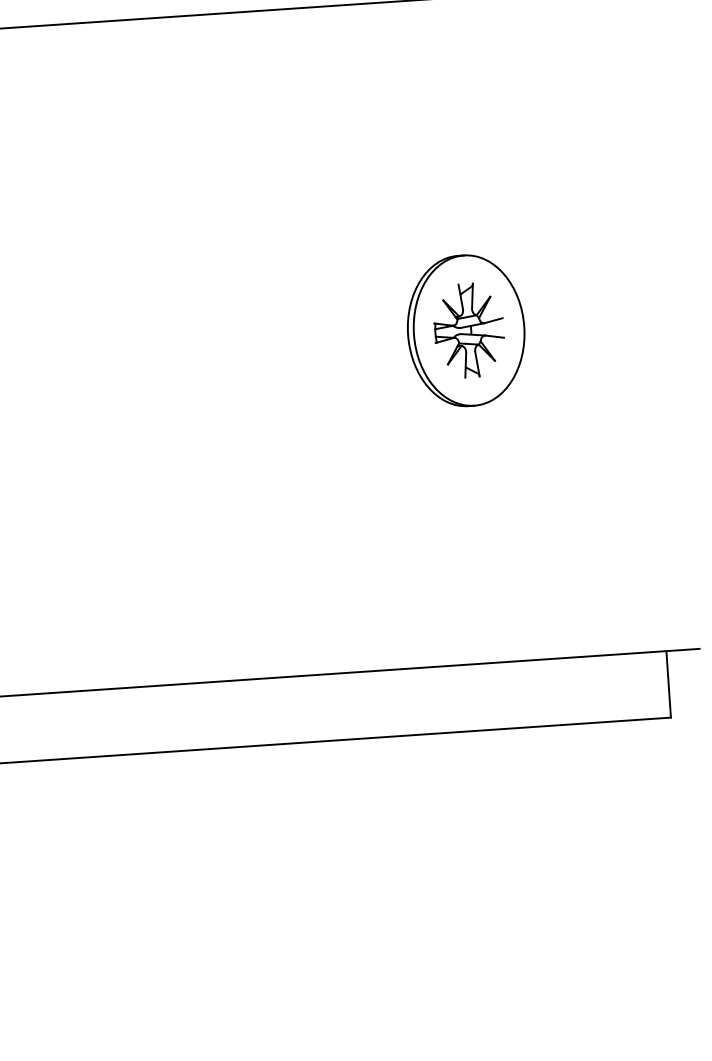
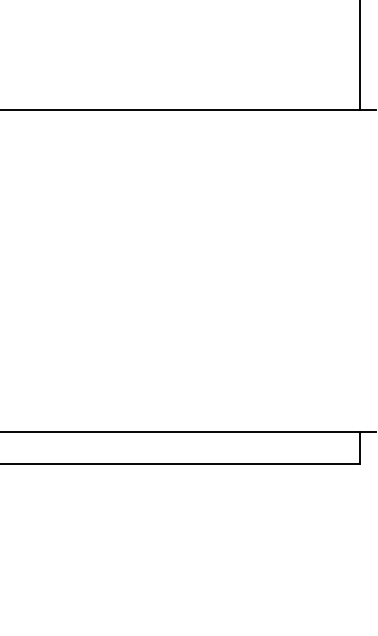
part: (466, 329) -> (274, 270), removed

